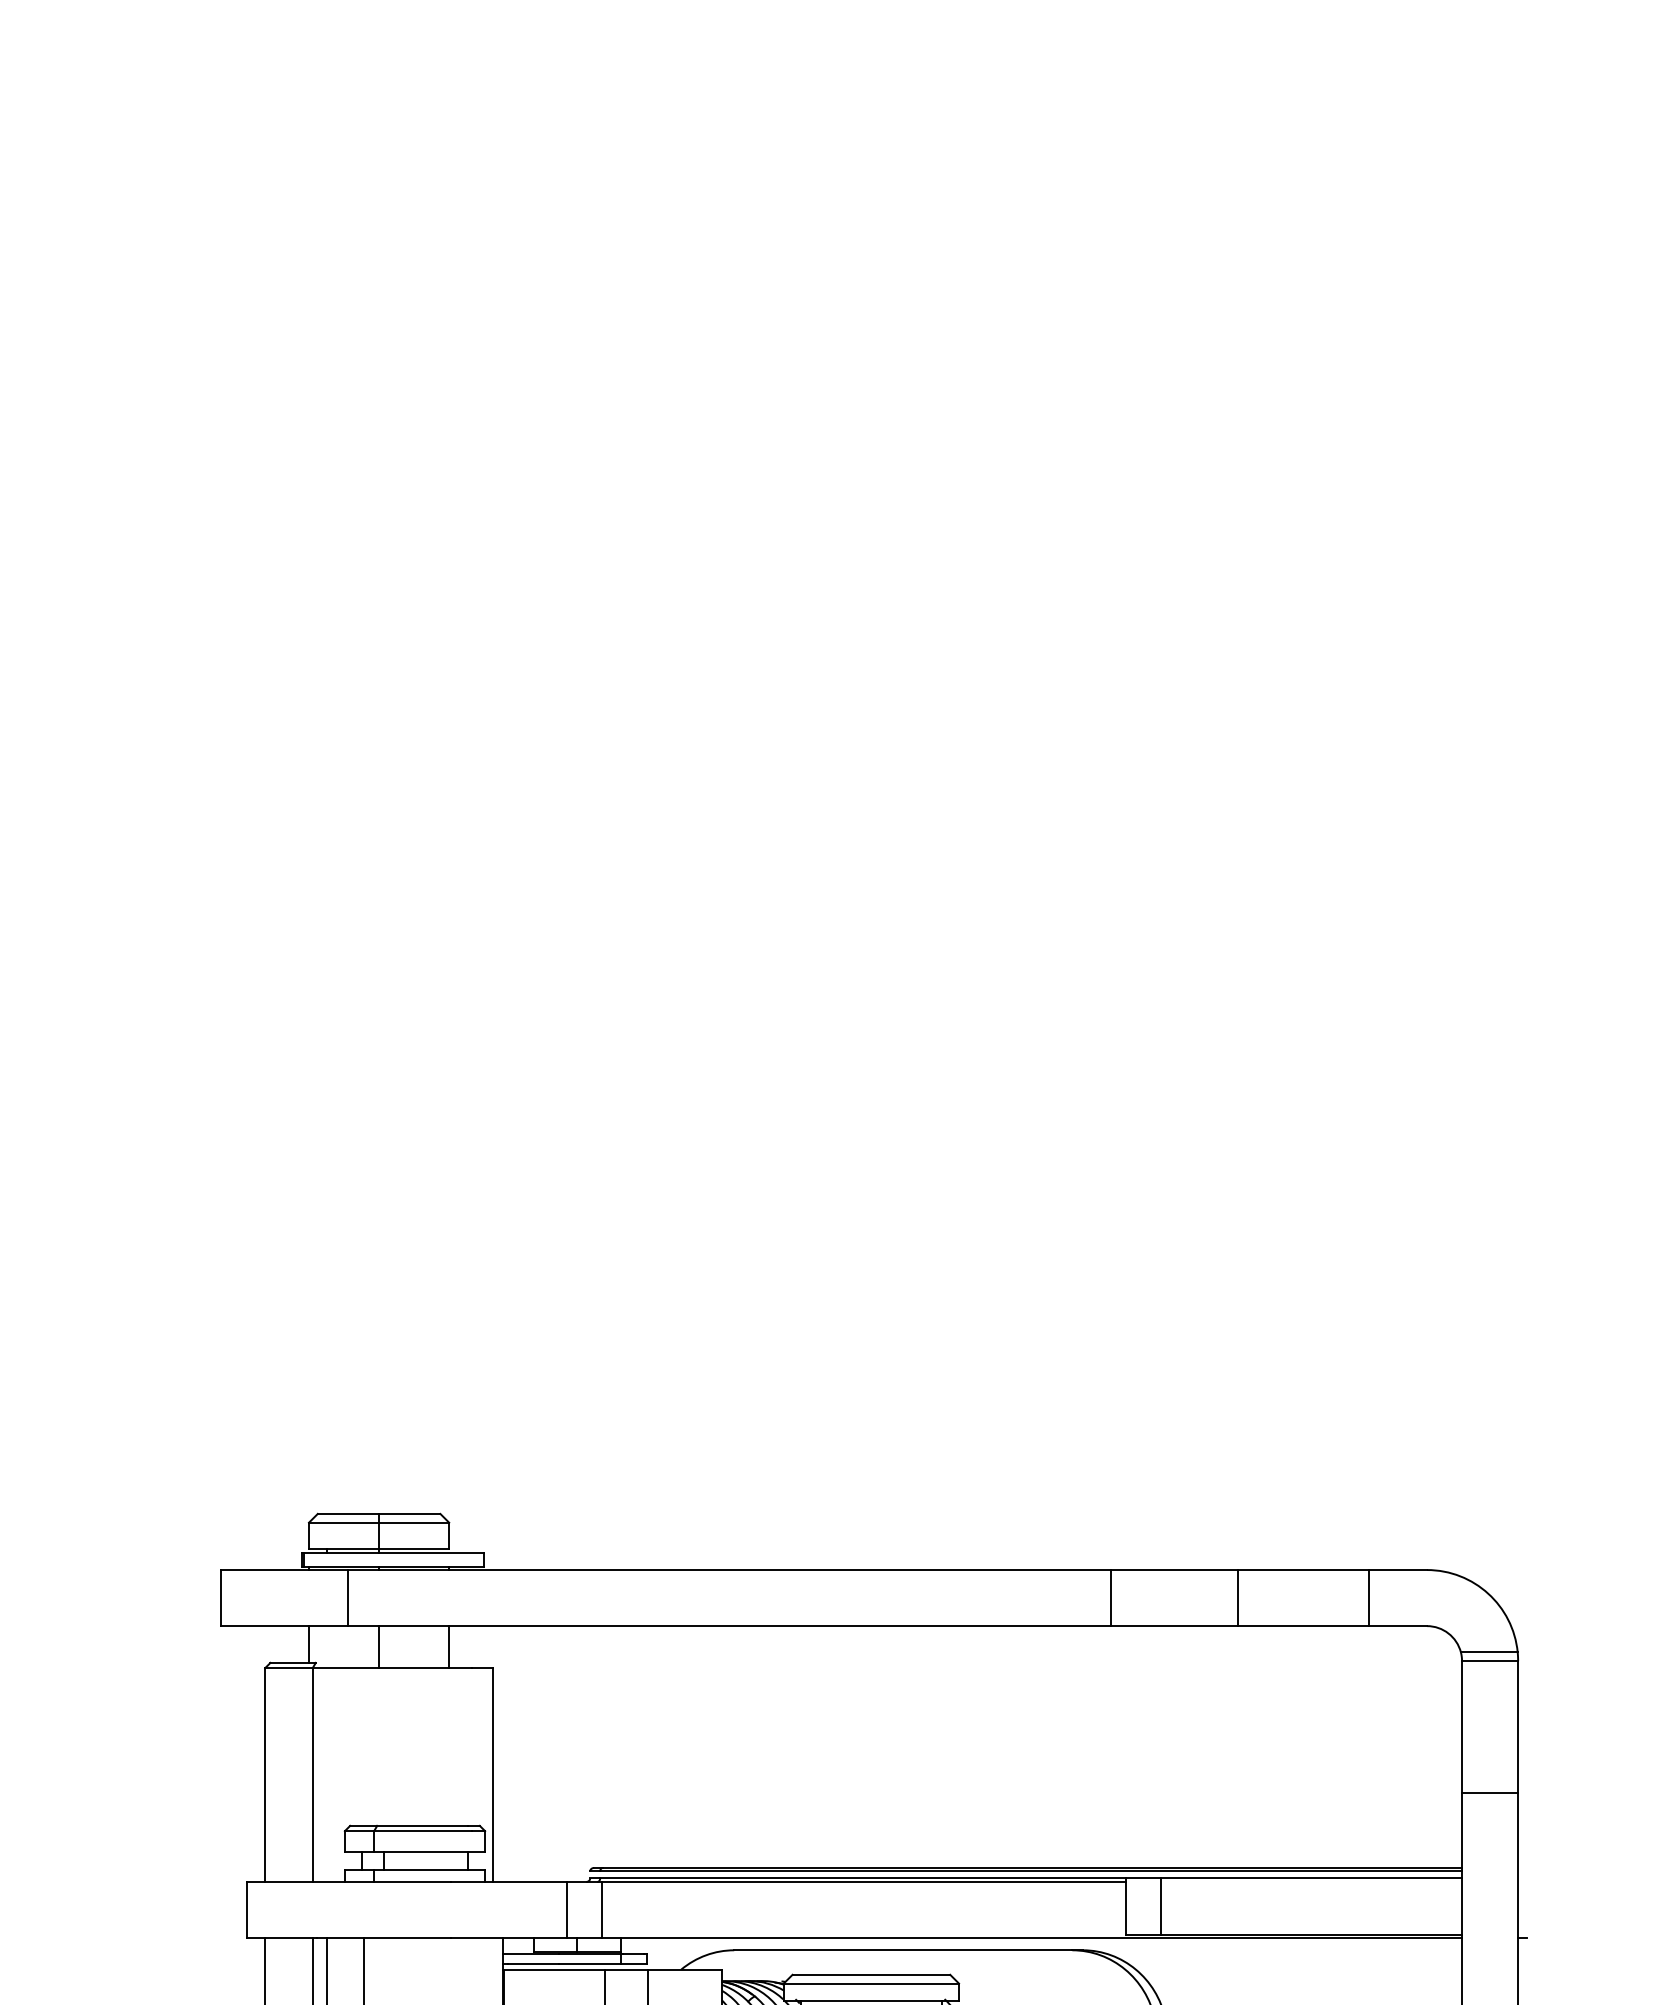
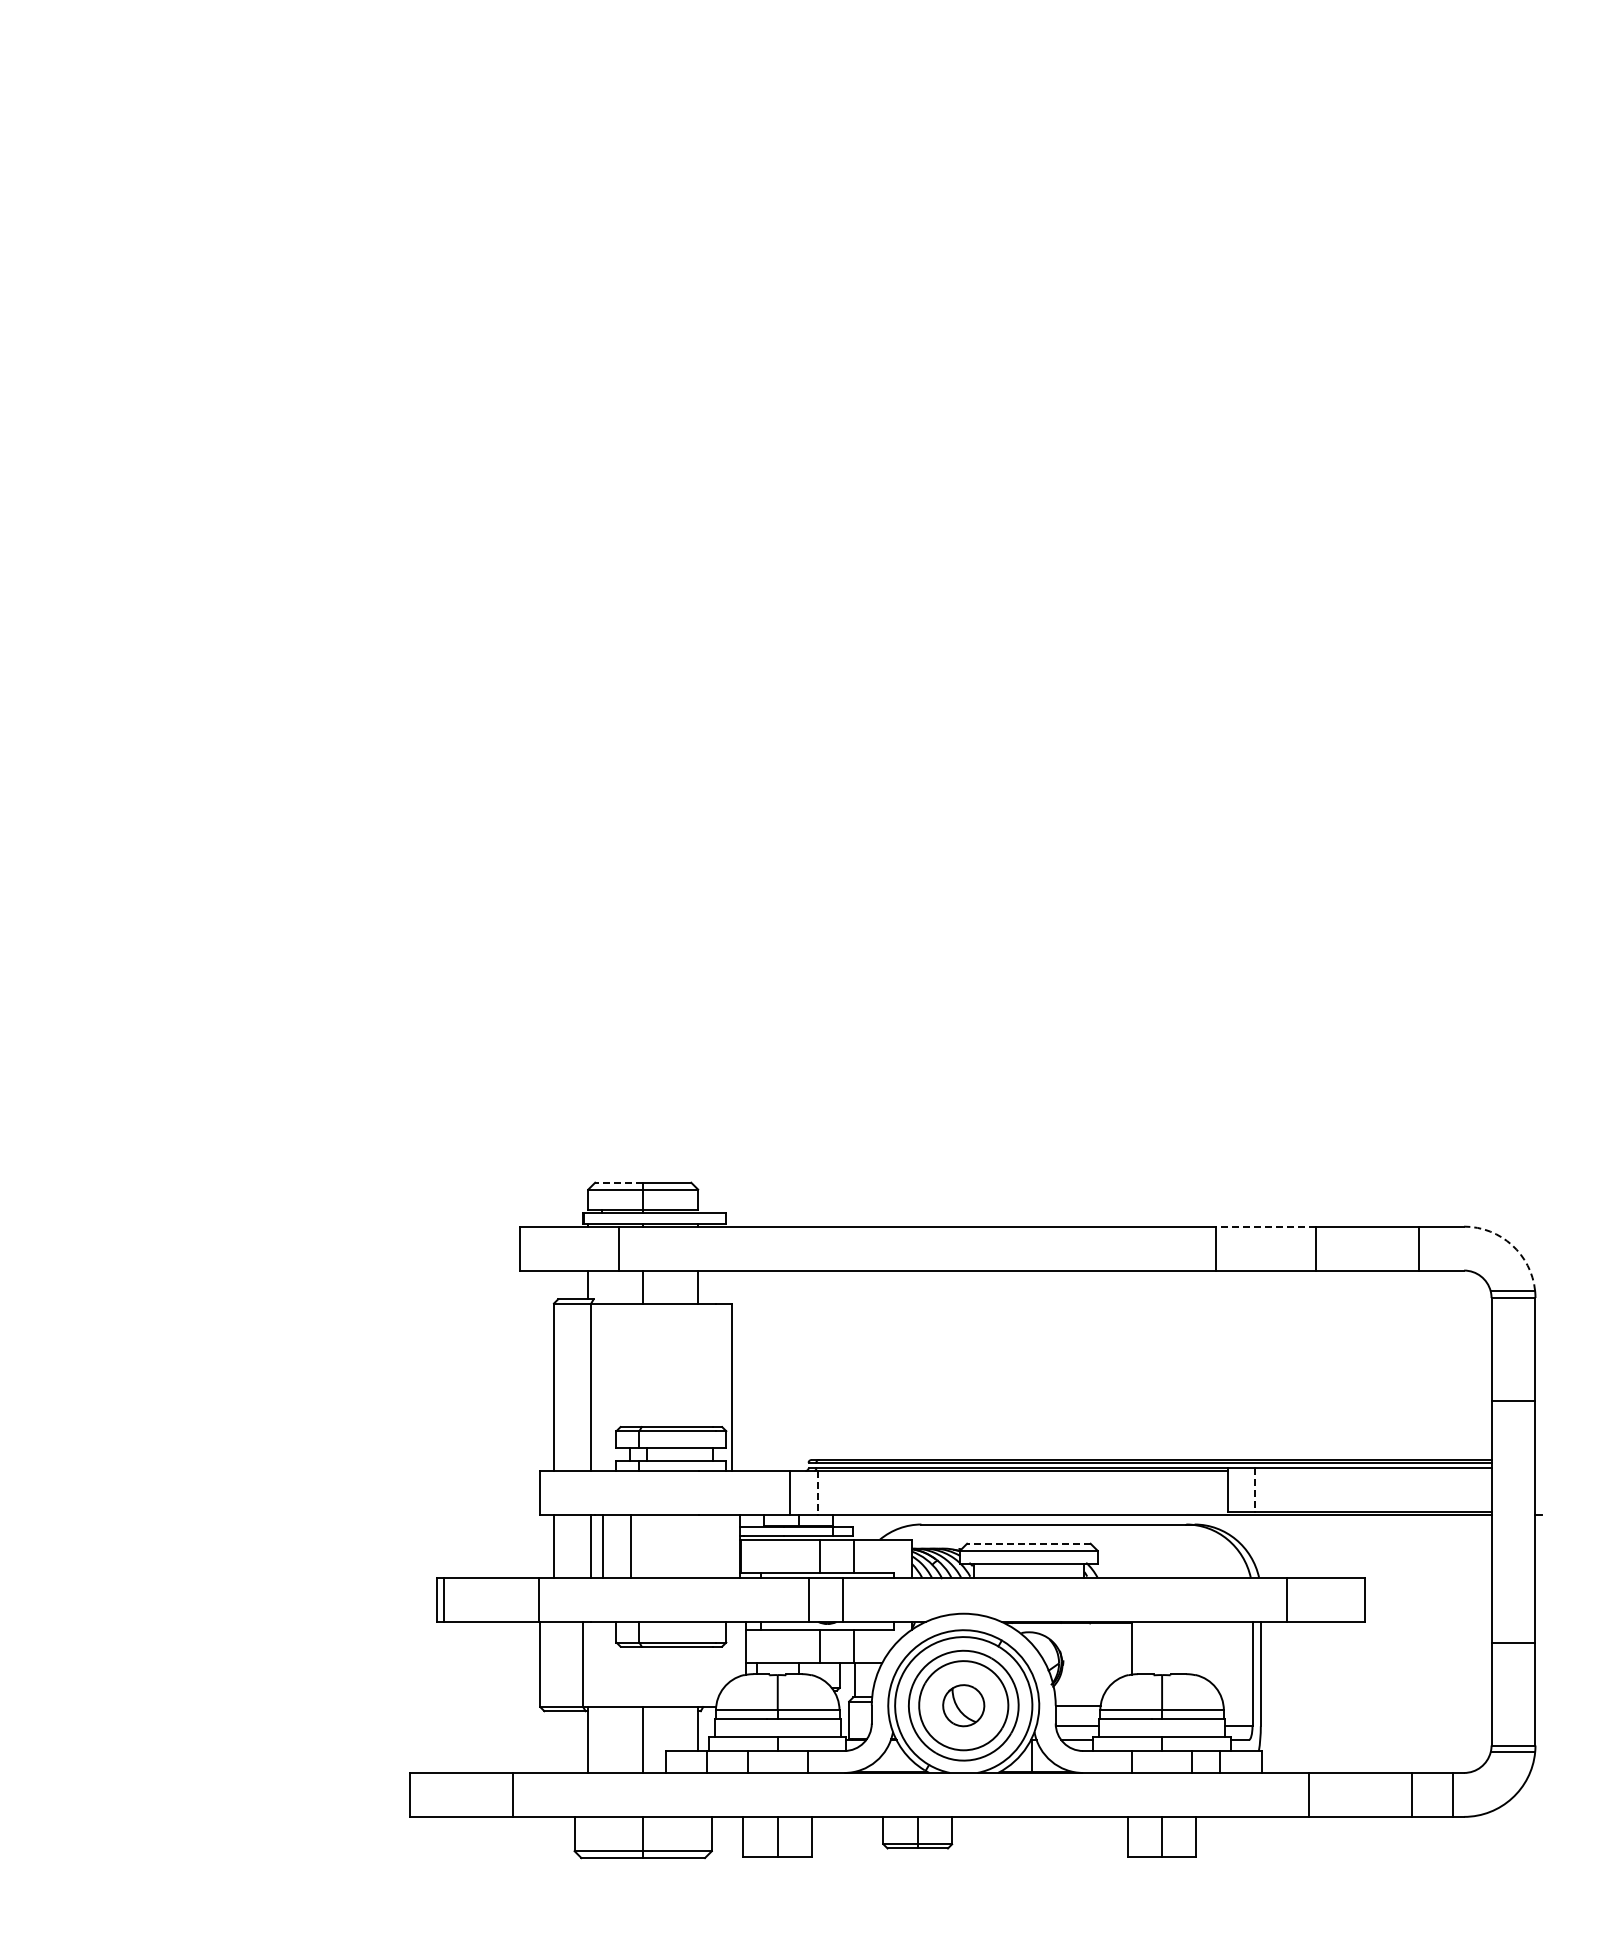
line: (347, 1513) -> (618, 1182), solid -> dashed
line: (1174, 1569) -> (1266, 1226), solid -> dashed
arc: (1488, 1594) -> (1512, 1245), solid -> dashed
line: (1160, 1906) -> (1255, 1490), solid -> dashed
line: (601, 1909) -> (817, 1492), solid -> dashed
line: (870, 1974) -> (1028, 1543), solid -> dashed

